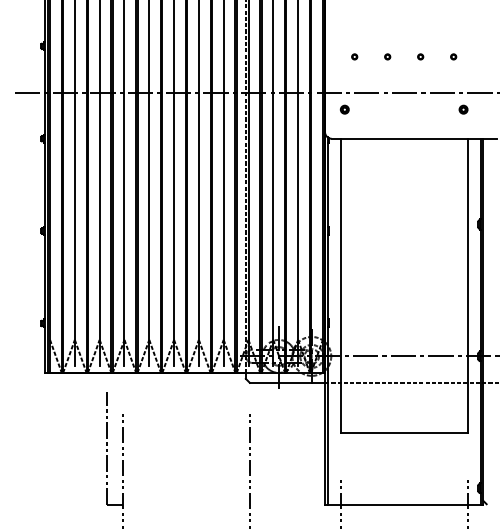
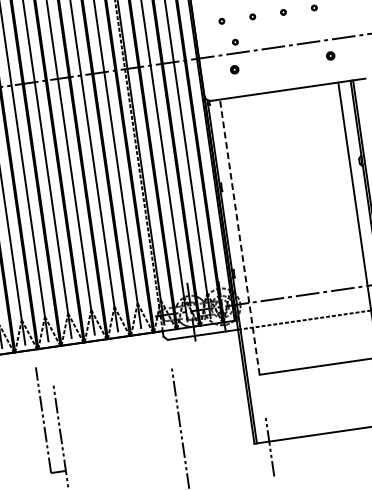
part: (365, 80) -> (235, 41), added
part: (344, 109) -> (234, 69), moved
line: (340, 285) -> (239, 236), solid -> dashed

